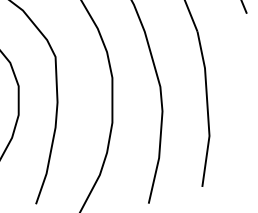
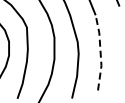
line: (207, 106) -> (100, 51), solid -> dashed

